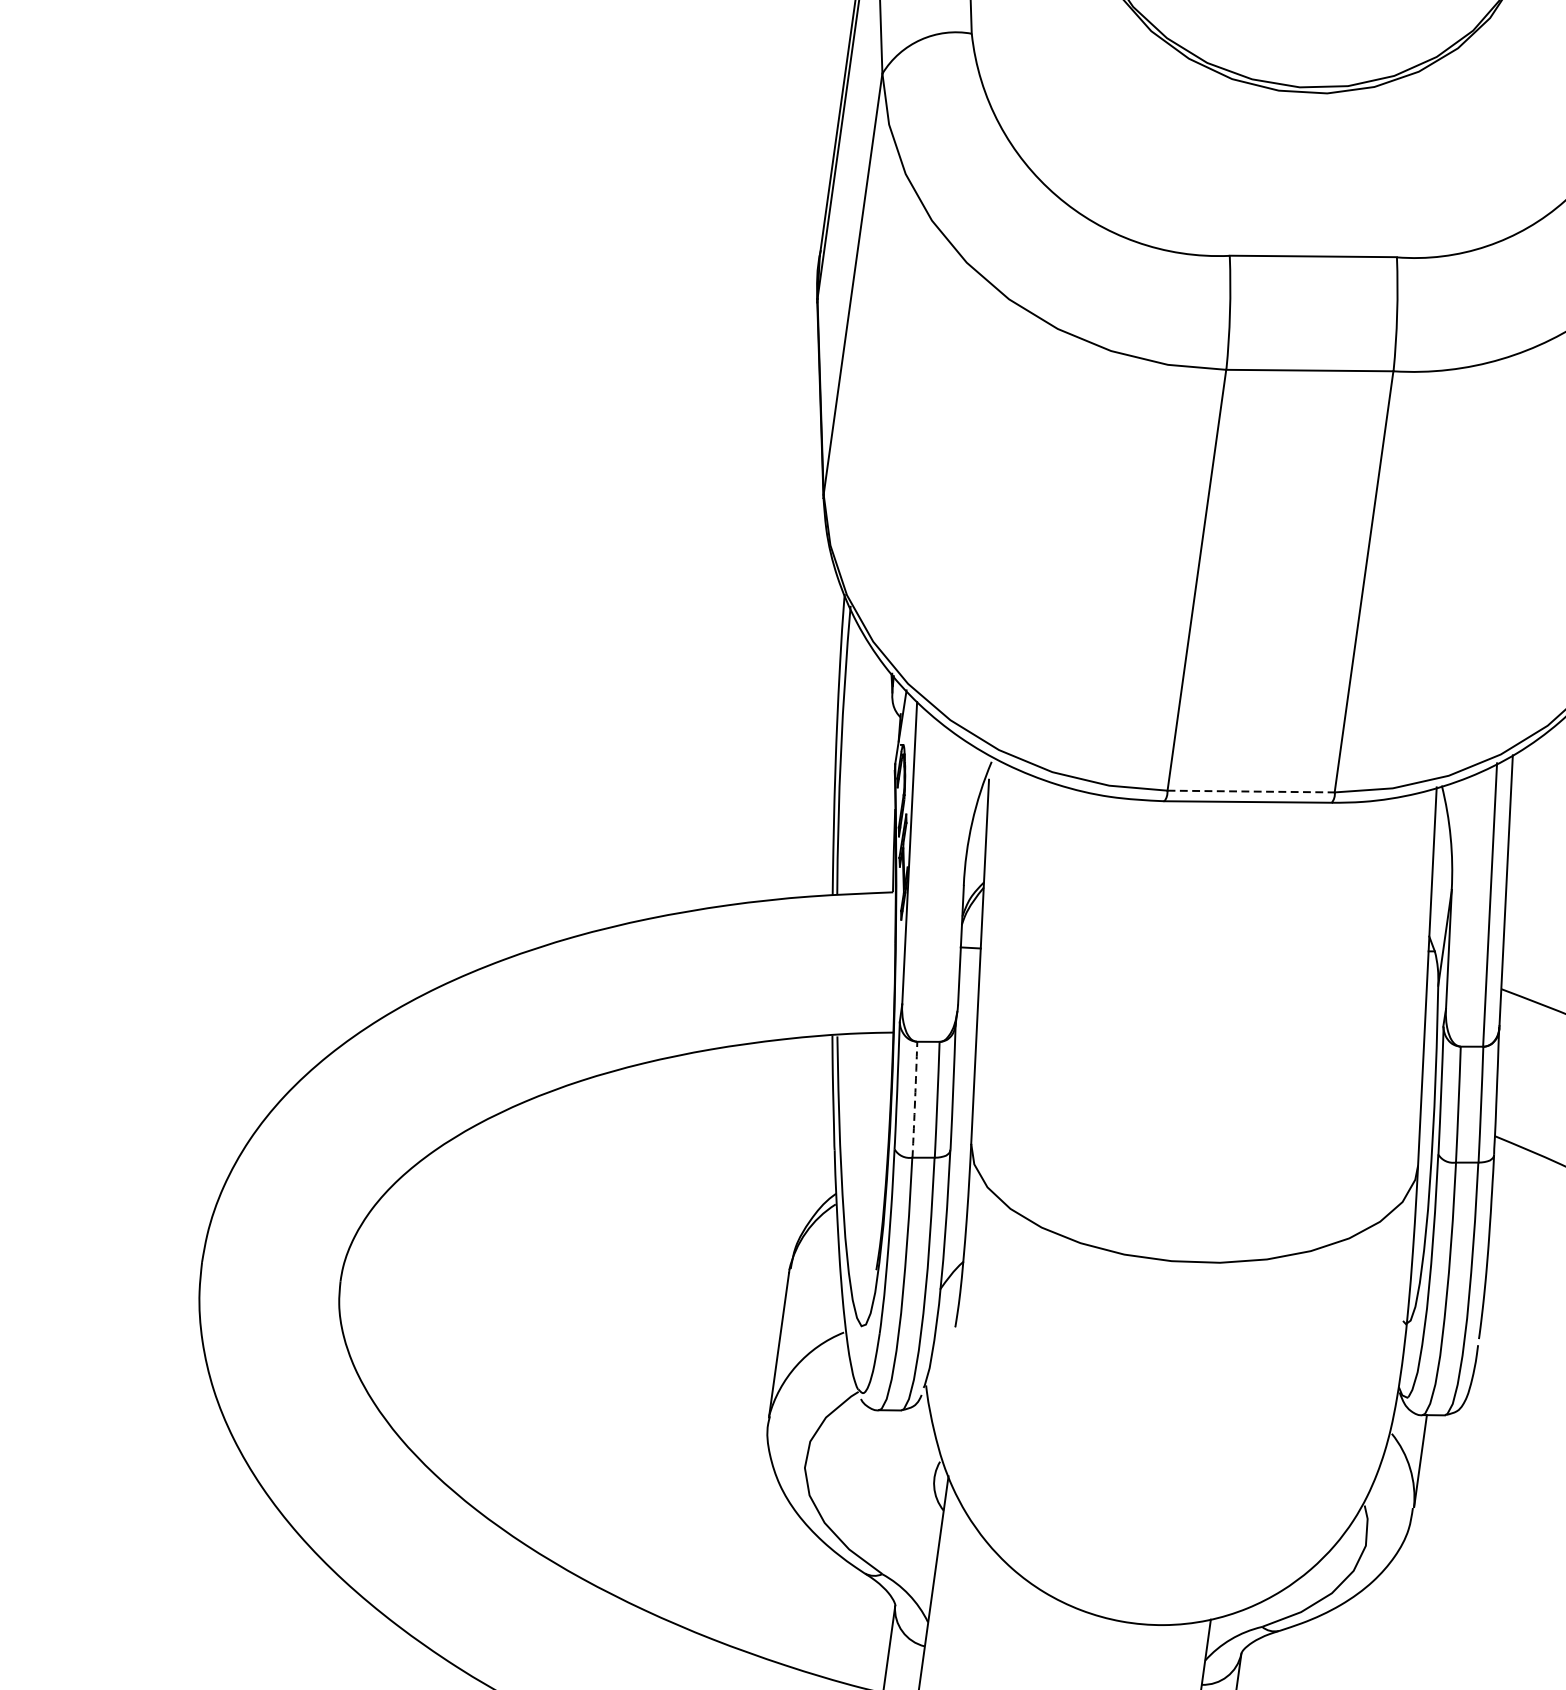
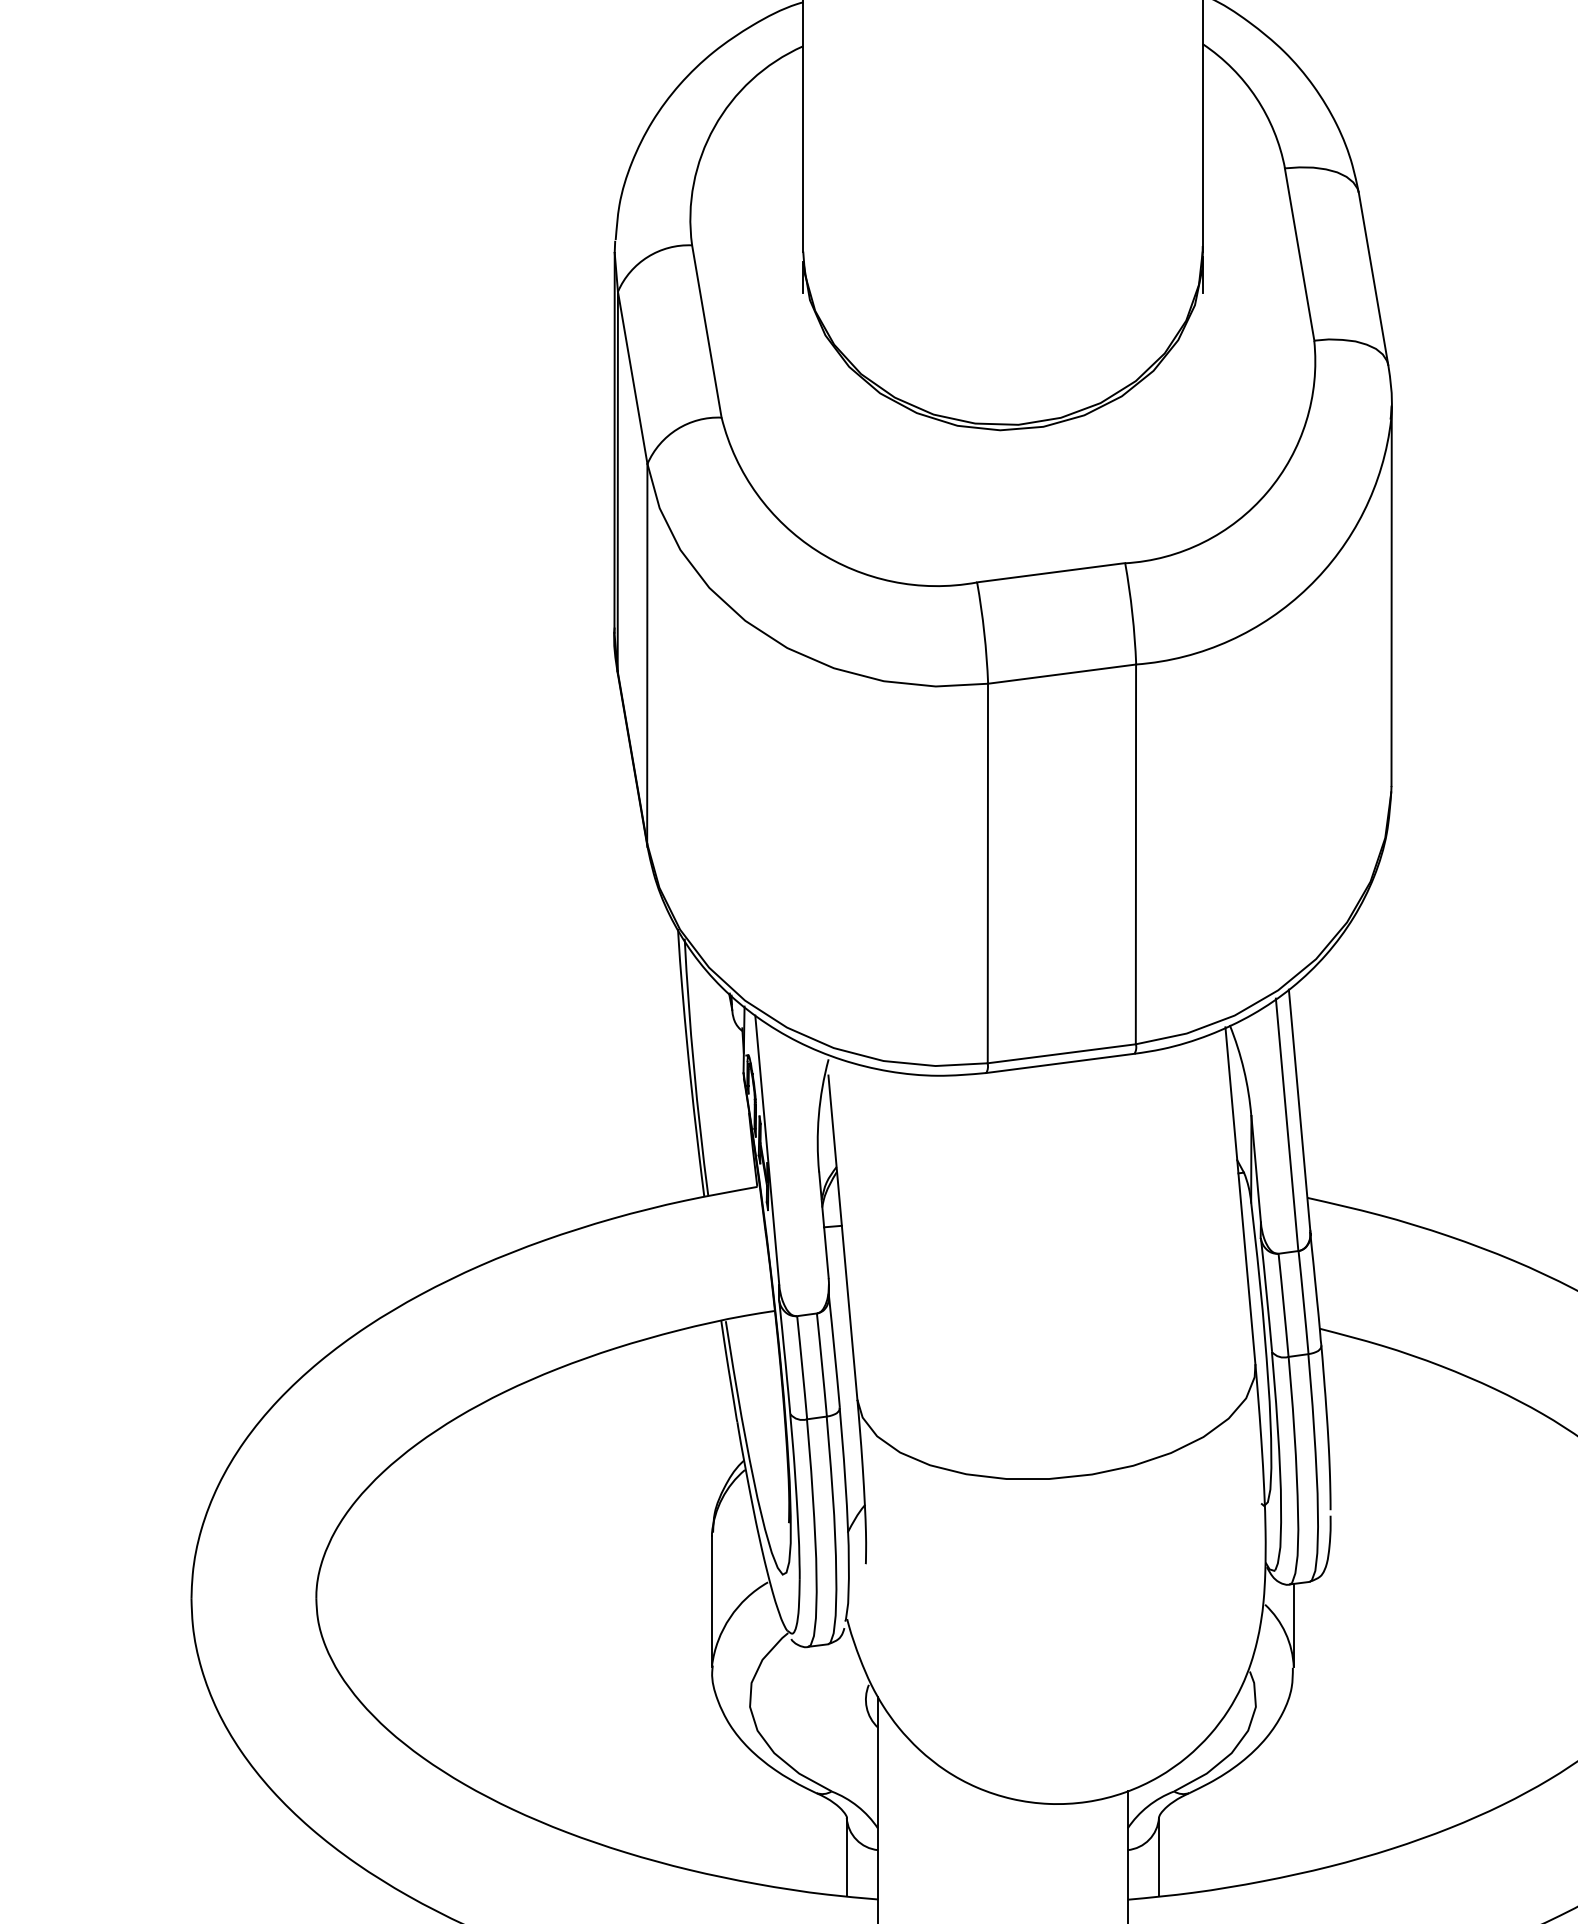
line: (1250, 791) -> (1061, 1053), dashed -> solid
arc: (915, 1099) -> (802, 1367), dashed -> solid

